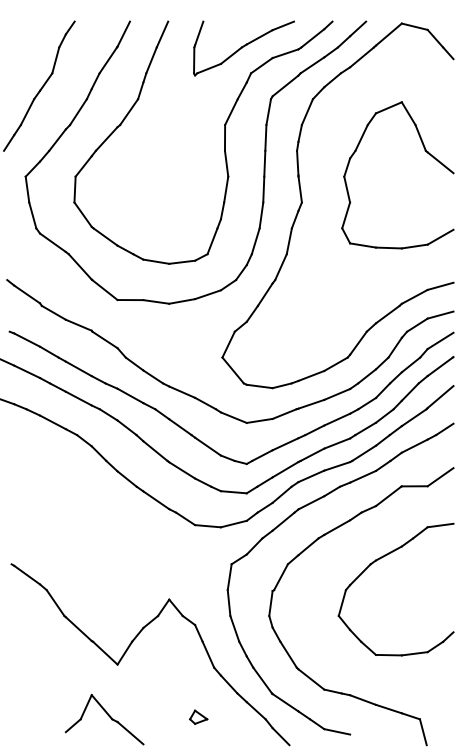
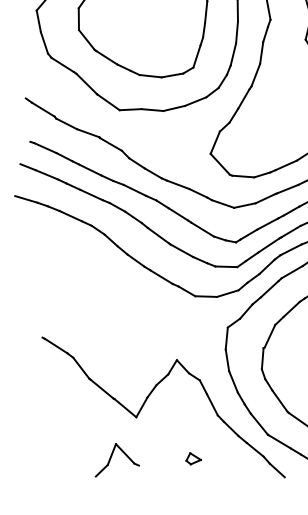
part: (198, 716) -> (193, 458), moved
line: (130, 733) -> (150, 474), removed

